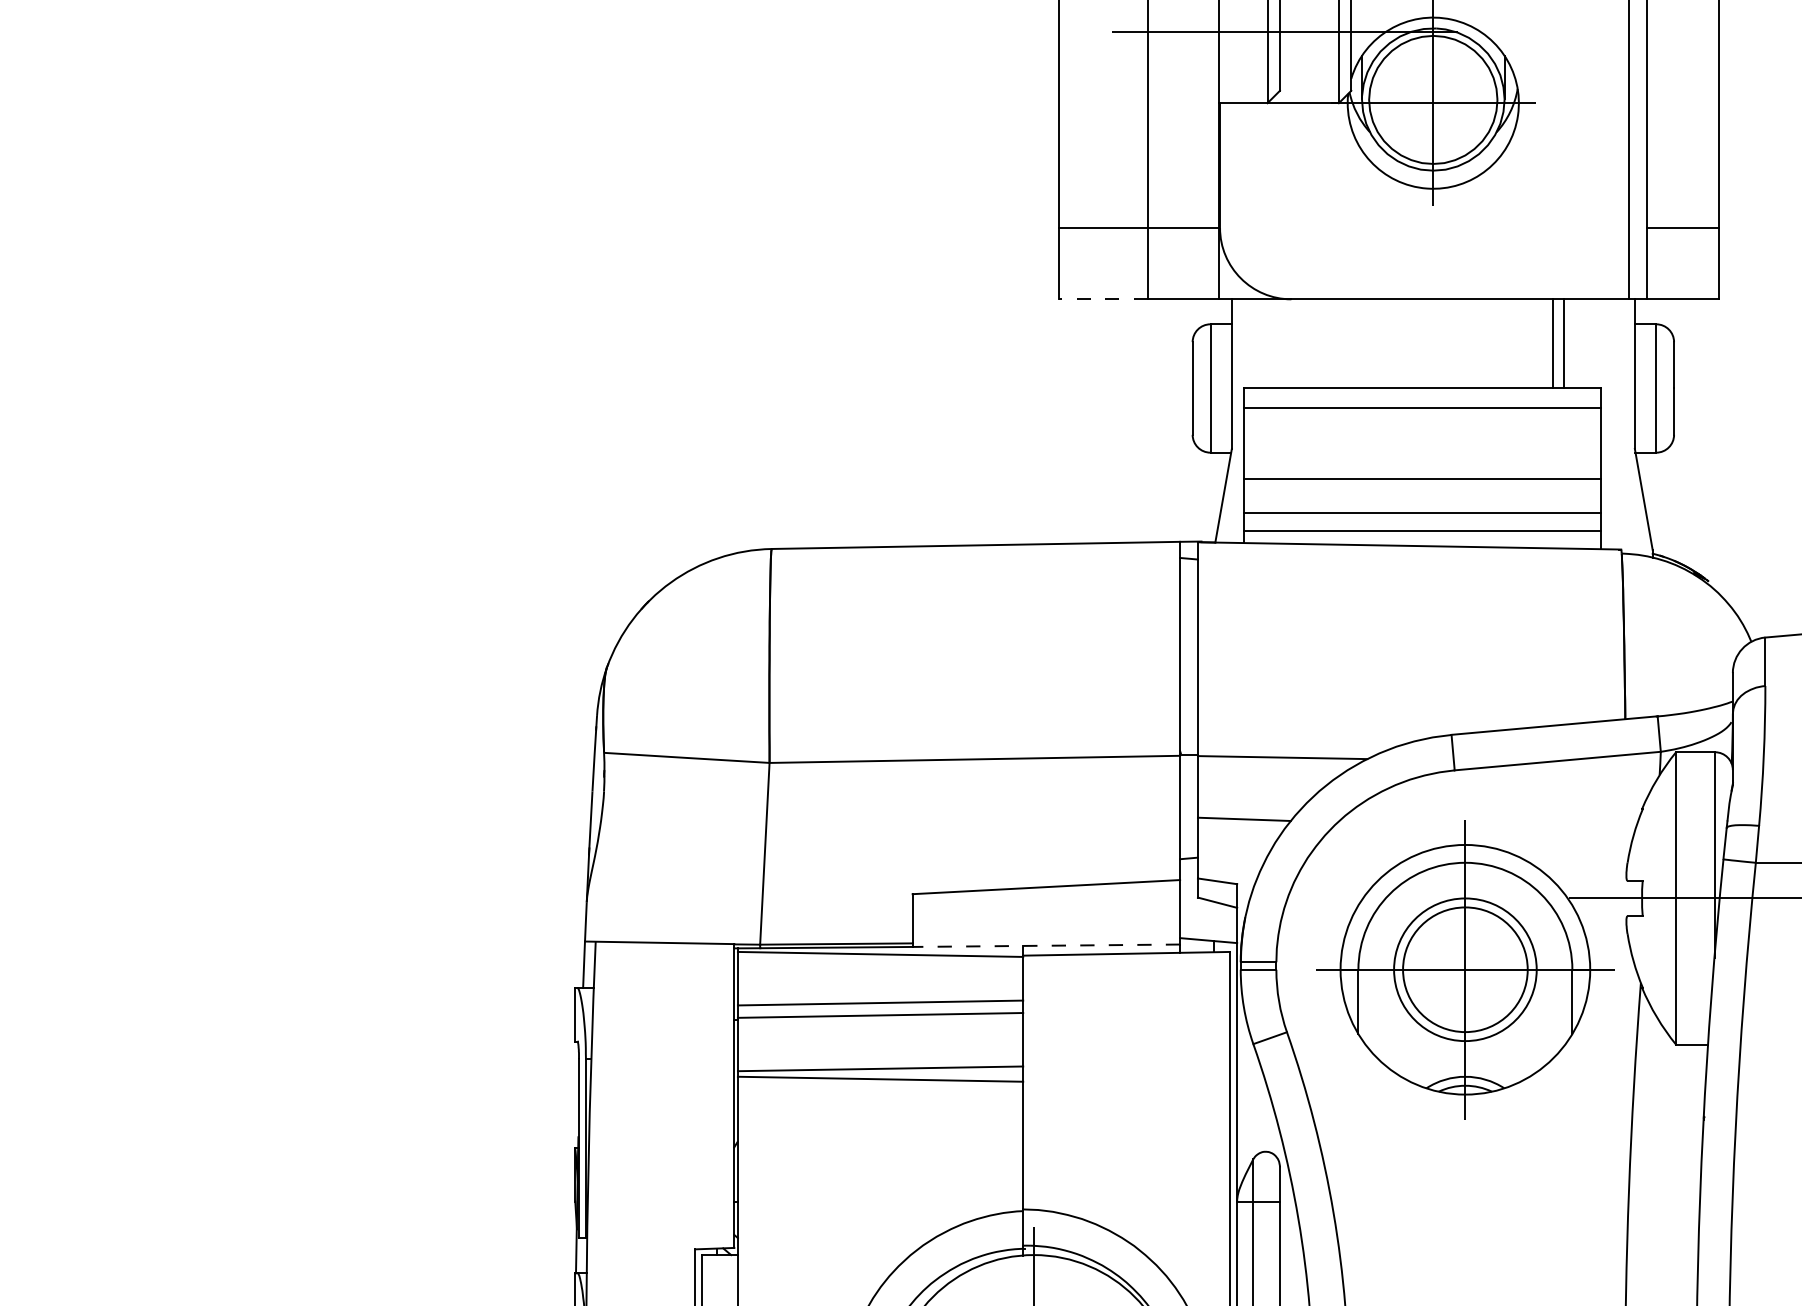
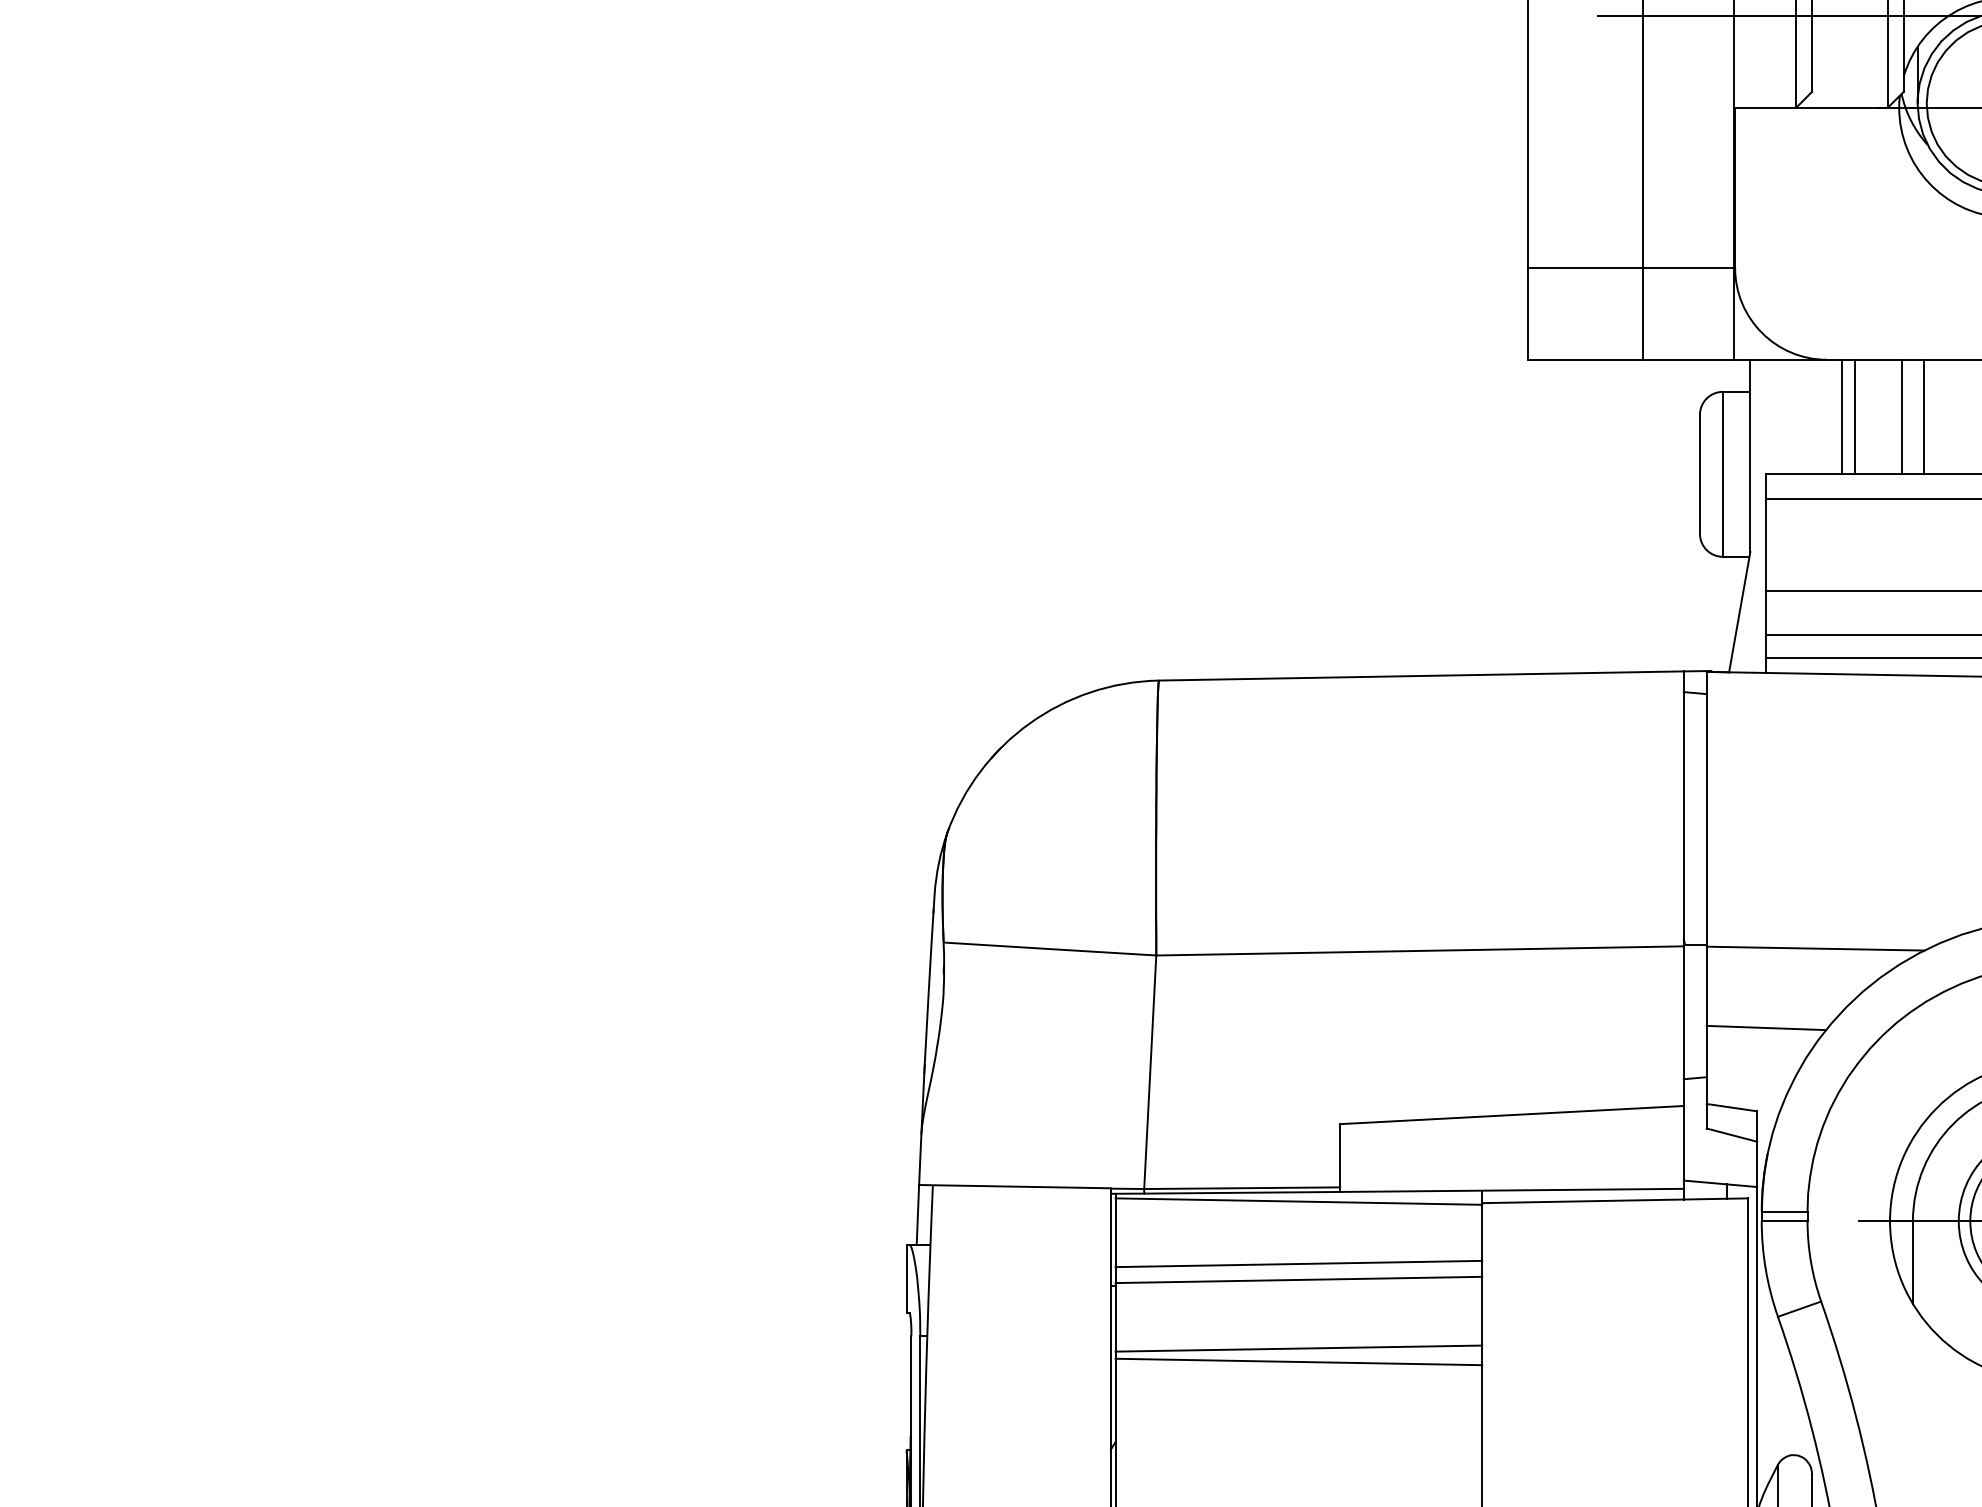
line: (1103, 299) -> (1585, 359), dashed -> solid
line: (1303, 343) -> (1842, 416), added
line: (1313, 343) -> (1855, 416), added
line: (1349, 343) -> (1901, 416), added
line: (1366, 343) -> (1923, 416), added
line: (1046, 945) -> (1512, 1190), dashed -> solid

